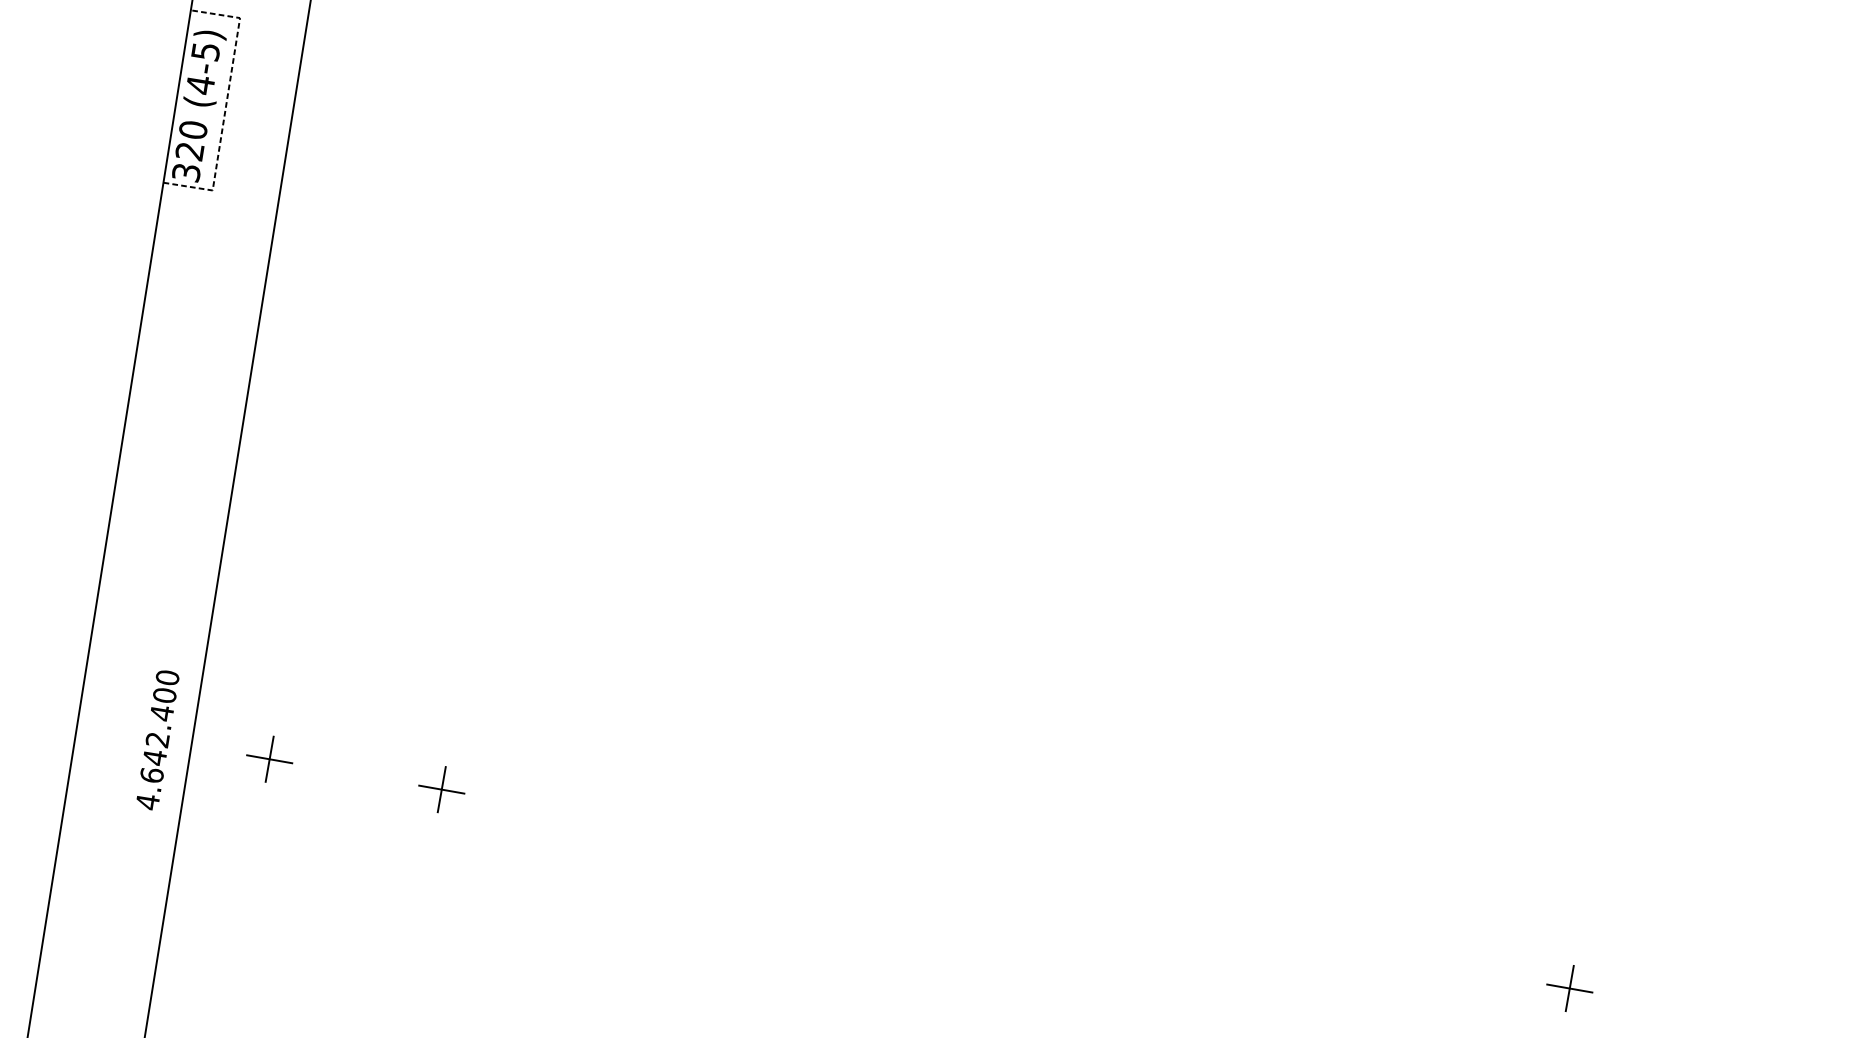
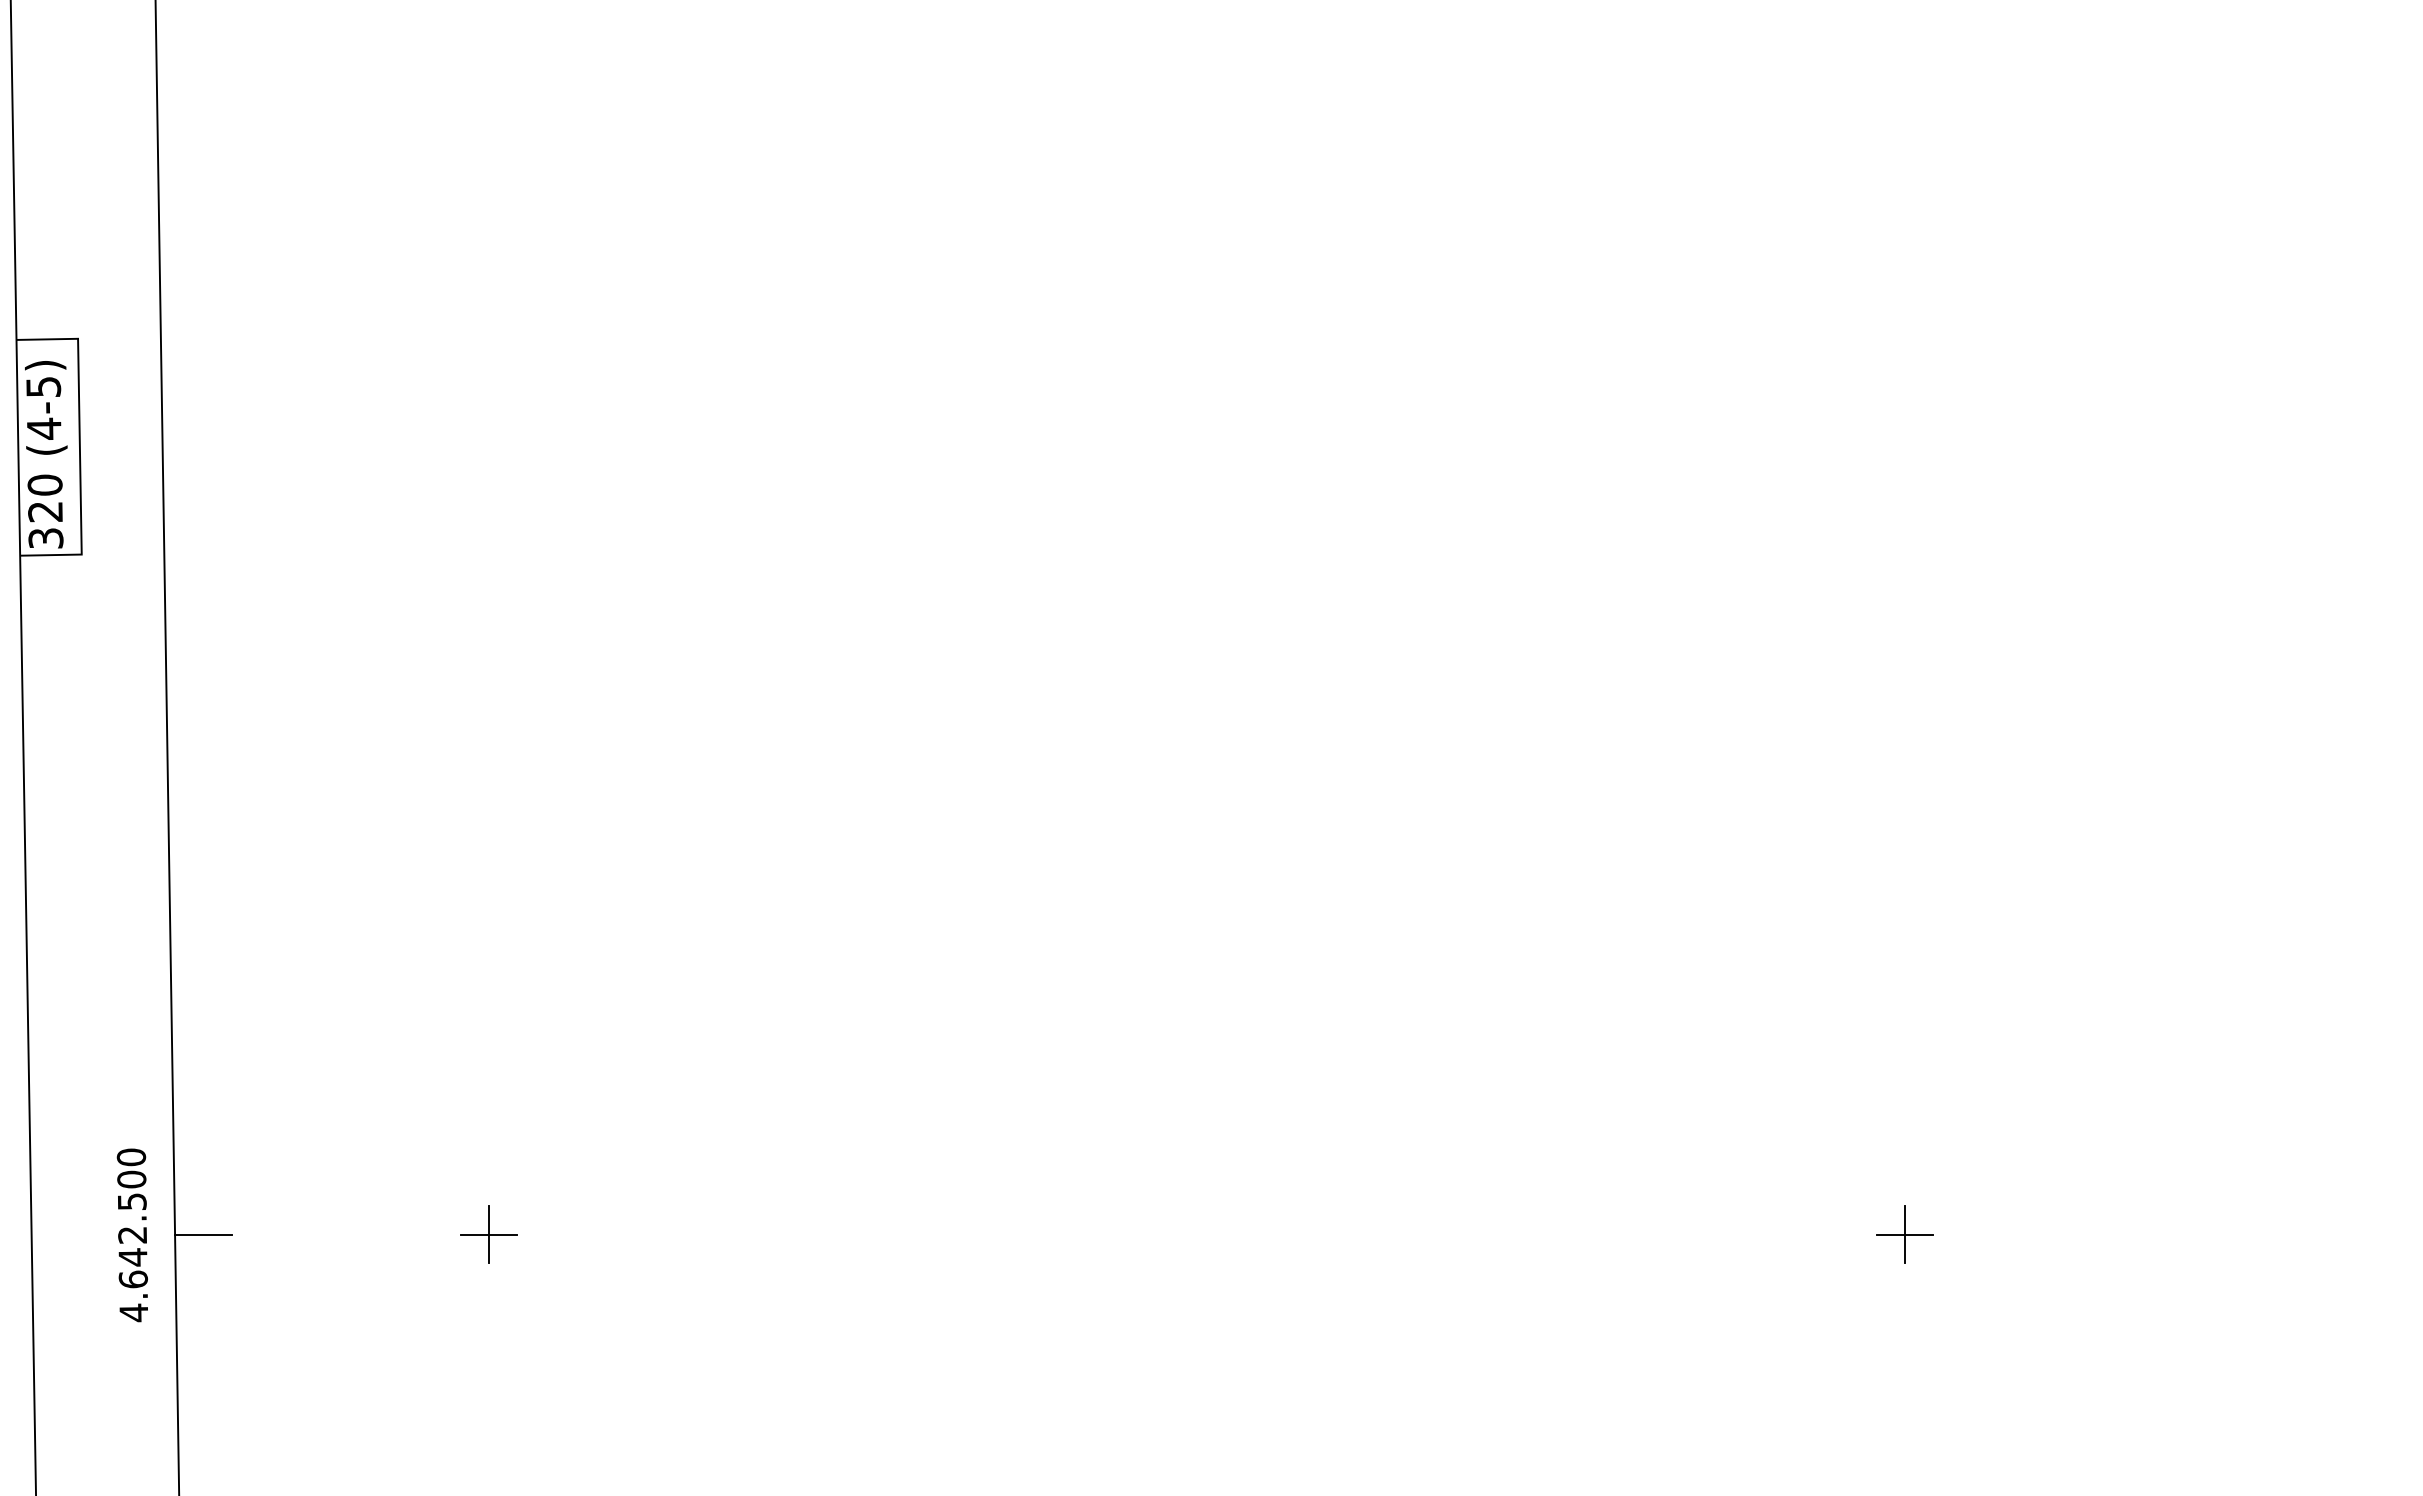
line: (226, 104) -> (79, 446), dashed -> solid
text: (162, 713) -> (132, 1201), 4.642.400 -> 4.642.500
line: (214, 749) -> (203, 1234), added
part: (269, 759) -> (272, 1234), removed

